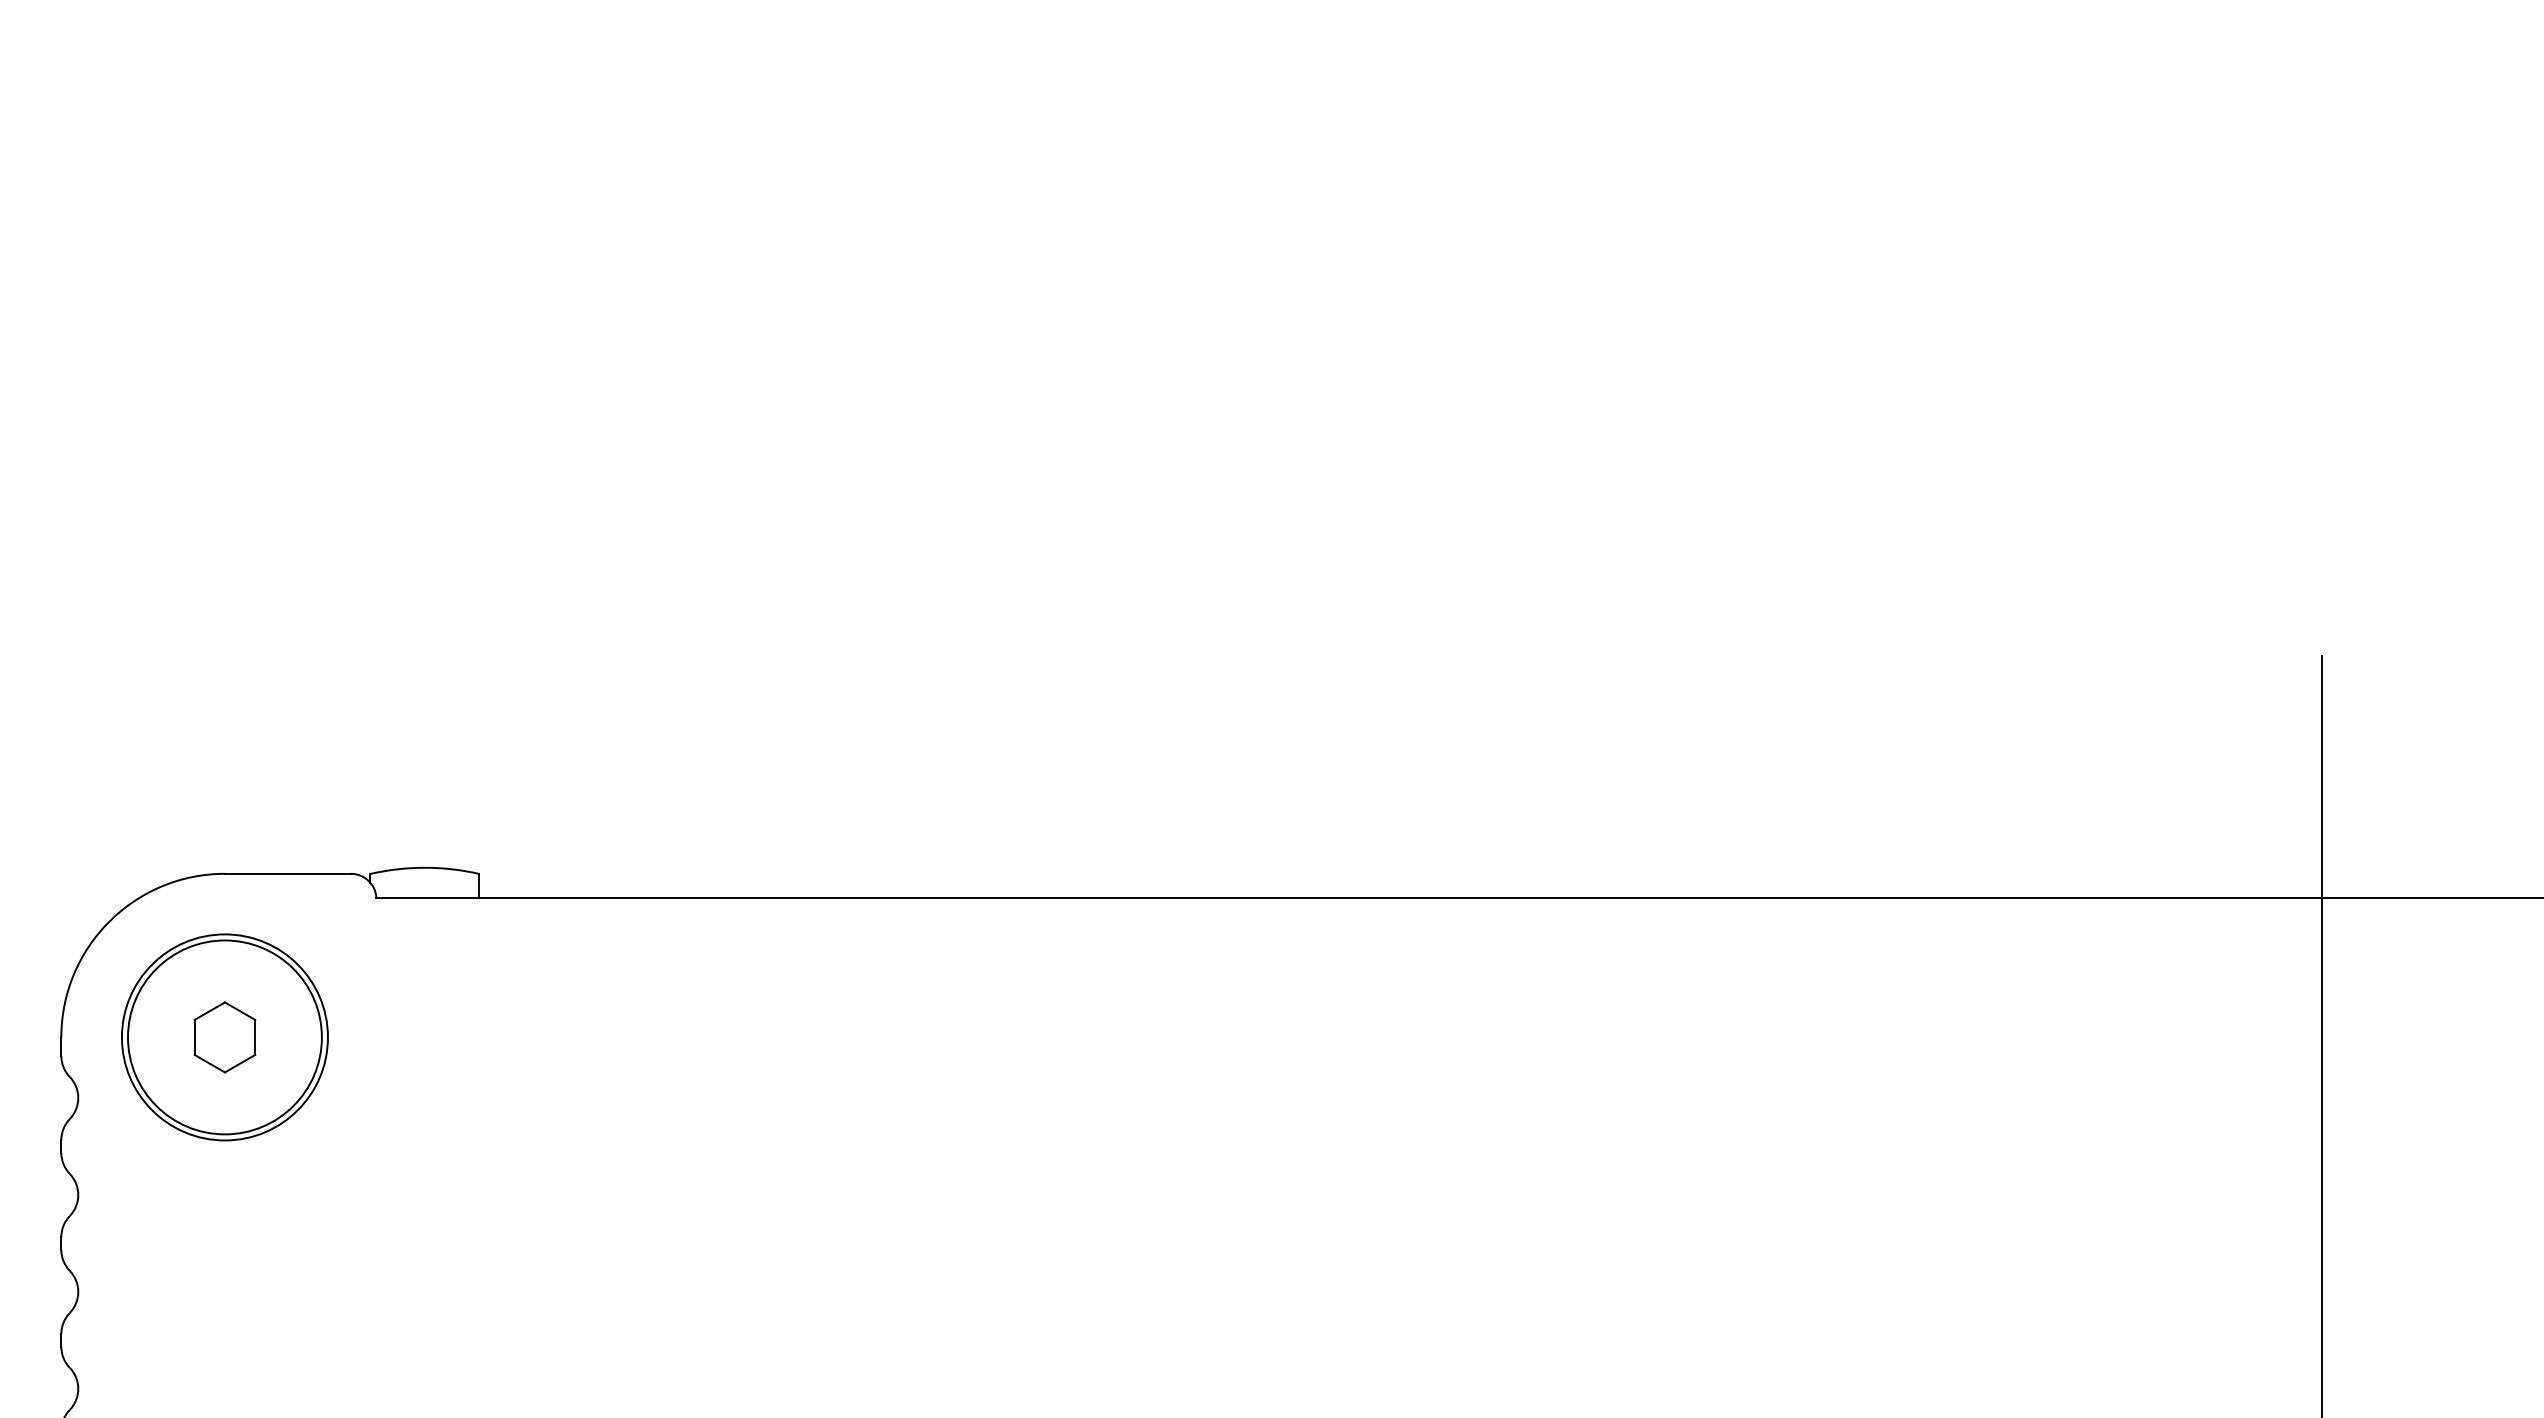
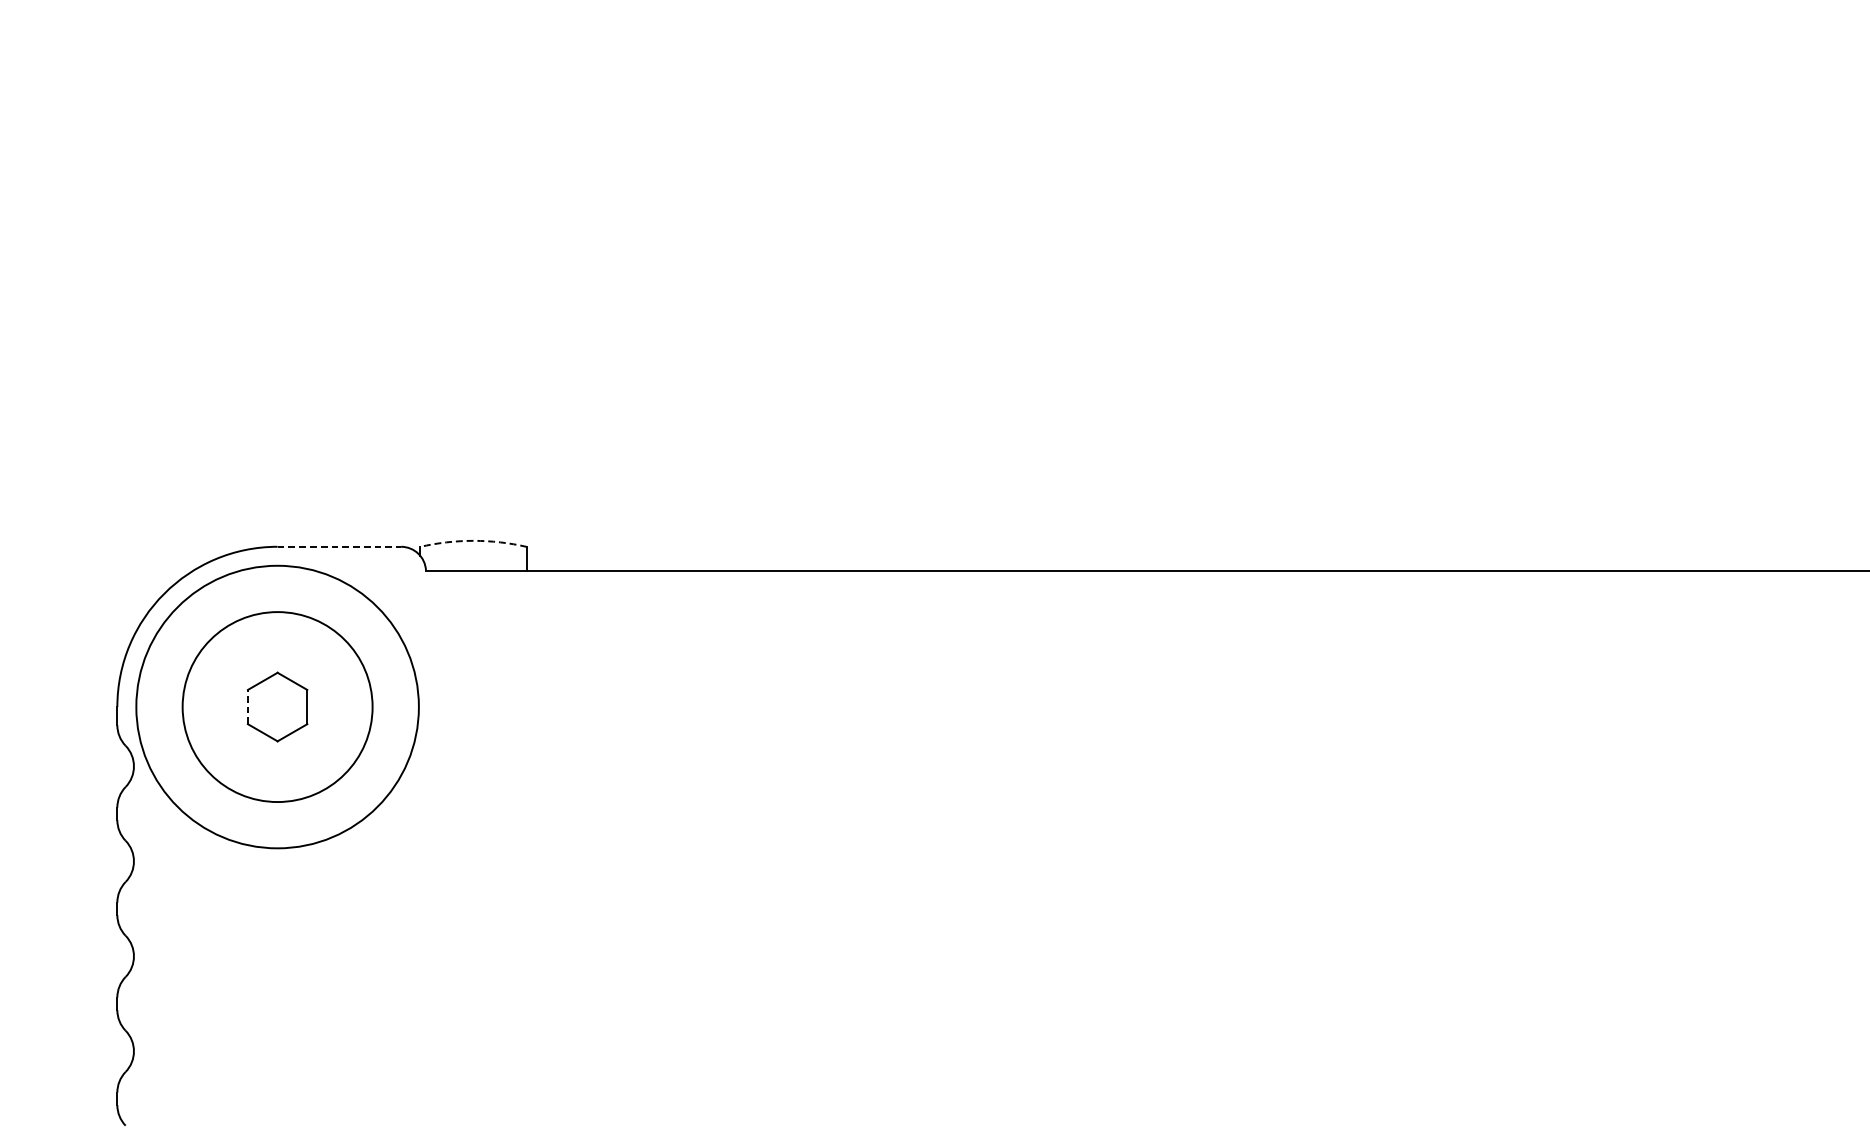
arc: (424, 867) -> (473, 540), solid -> dashed
line: (288, 873) -> (339, 546), solid -> dashed
line: (194, 1036) -> (247, 706), solid -> dashed
circle: (224, 1037) -> (277, 707), size x1.4

